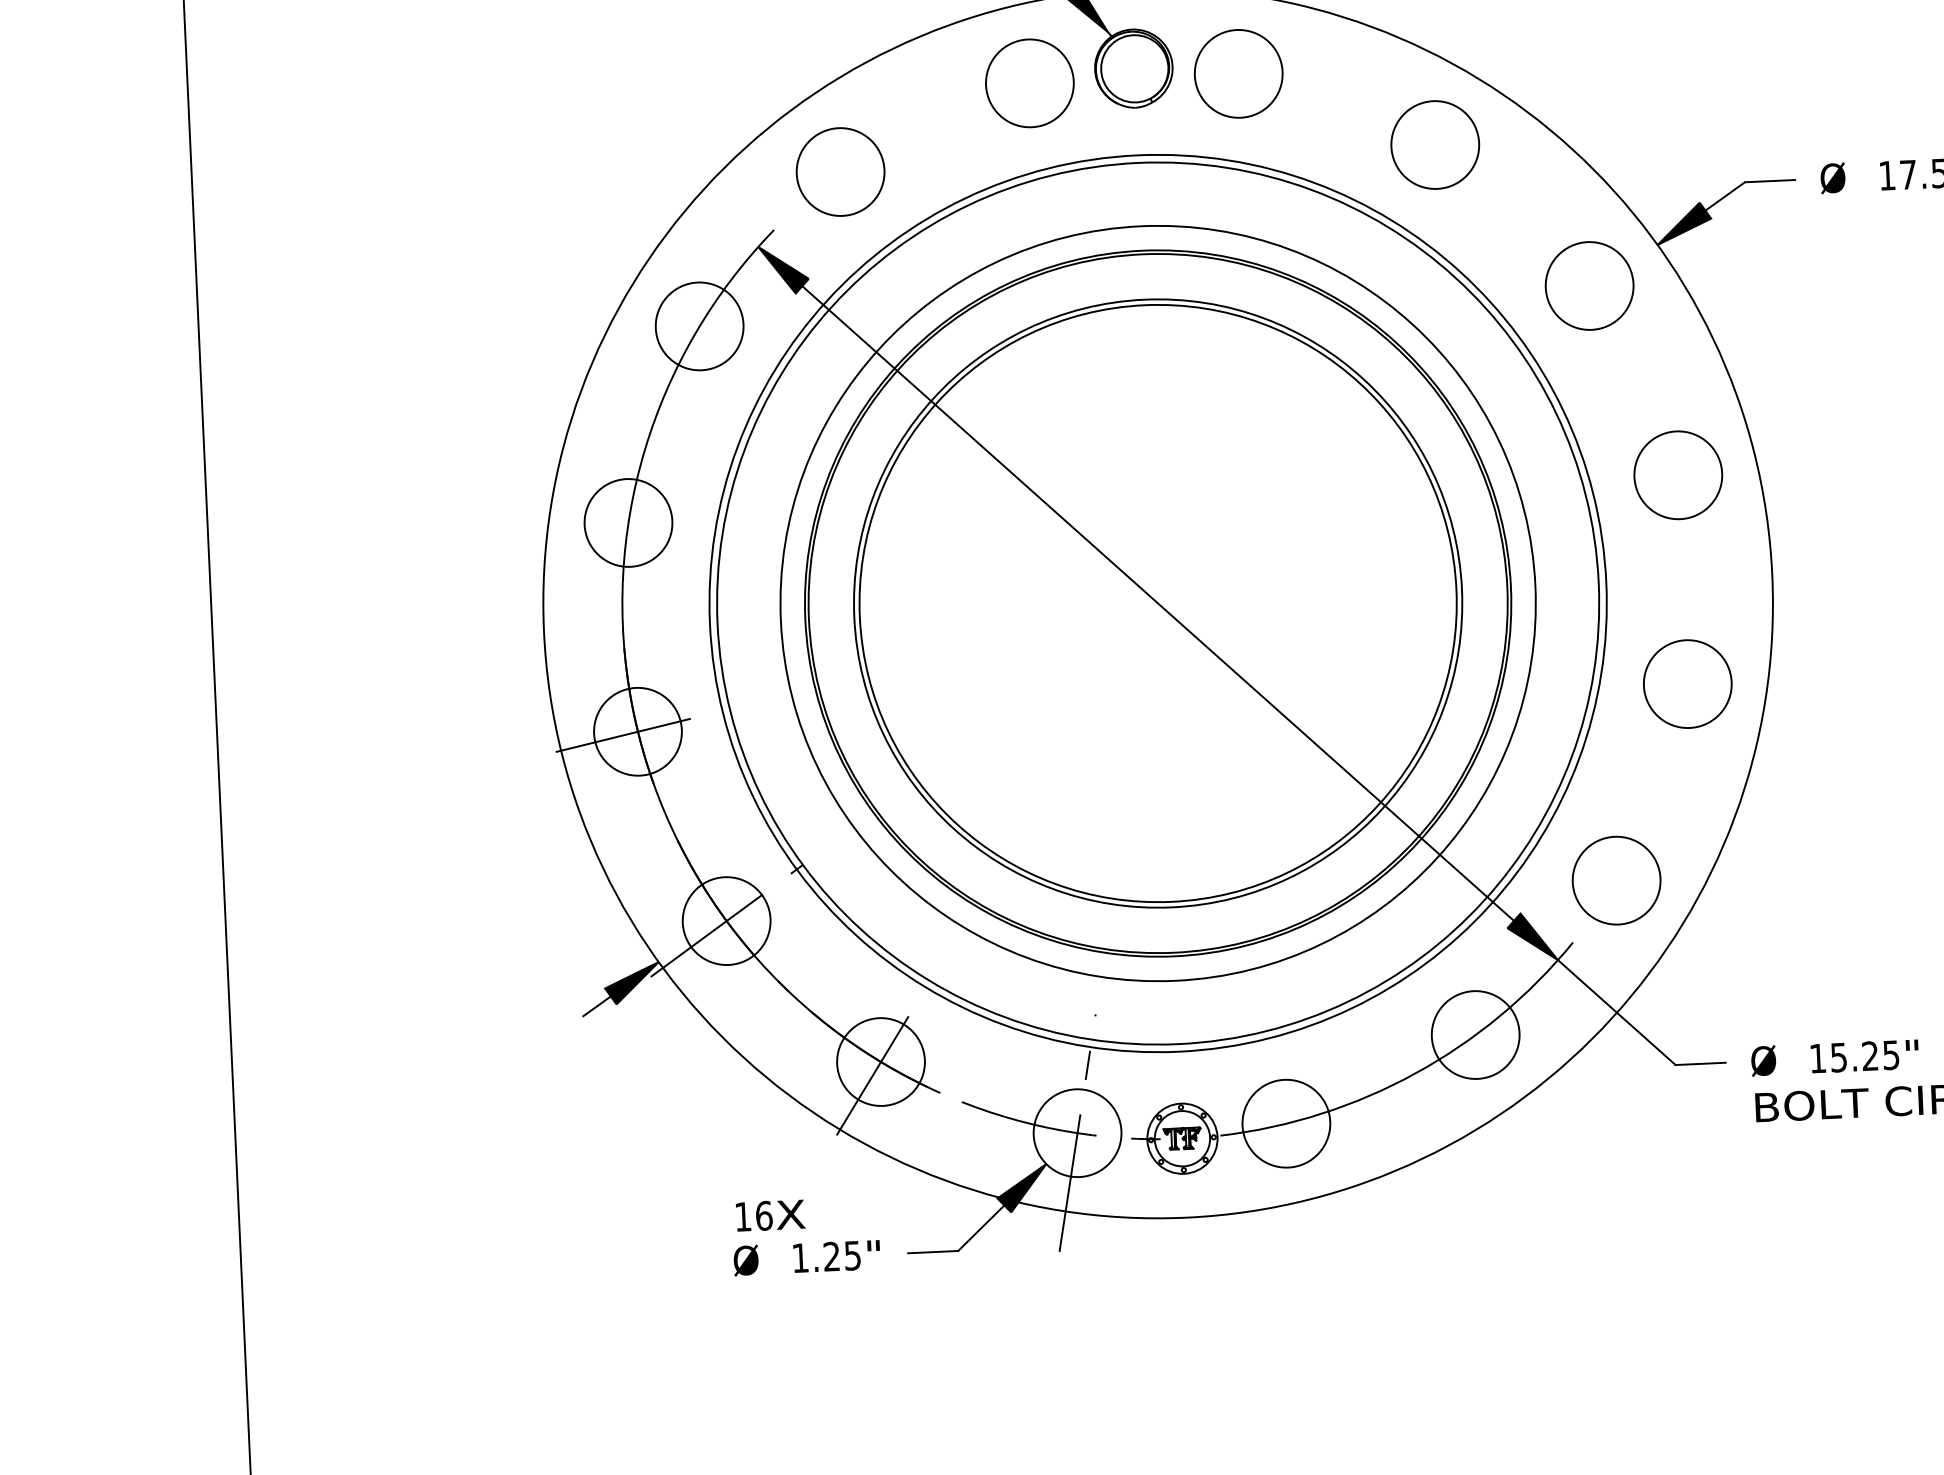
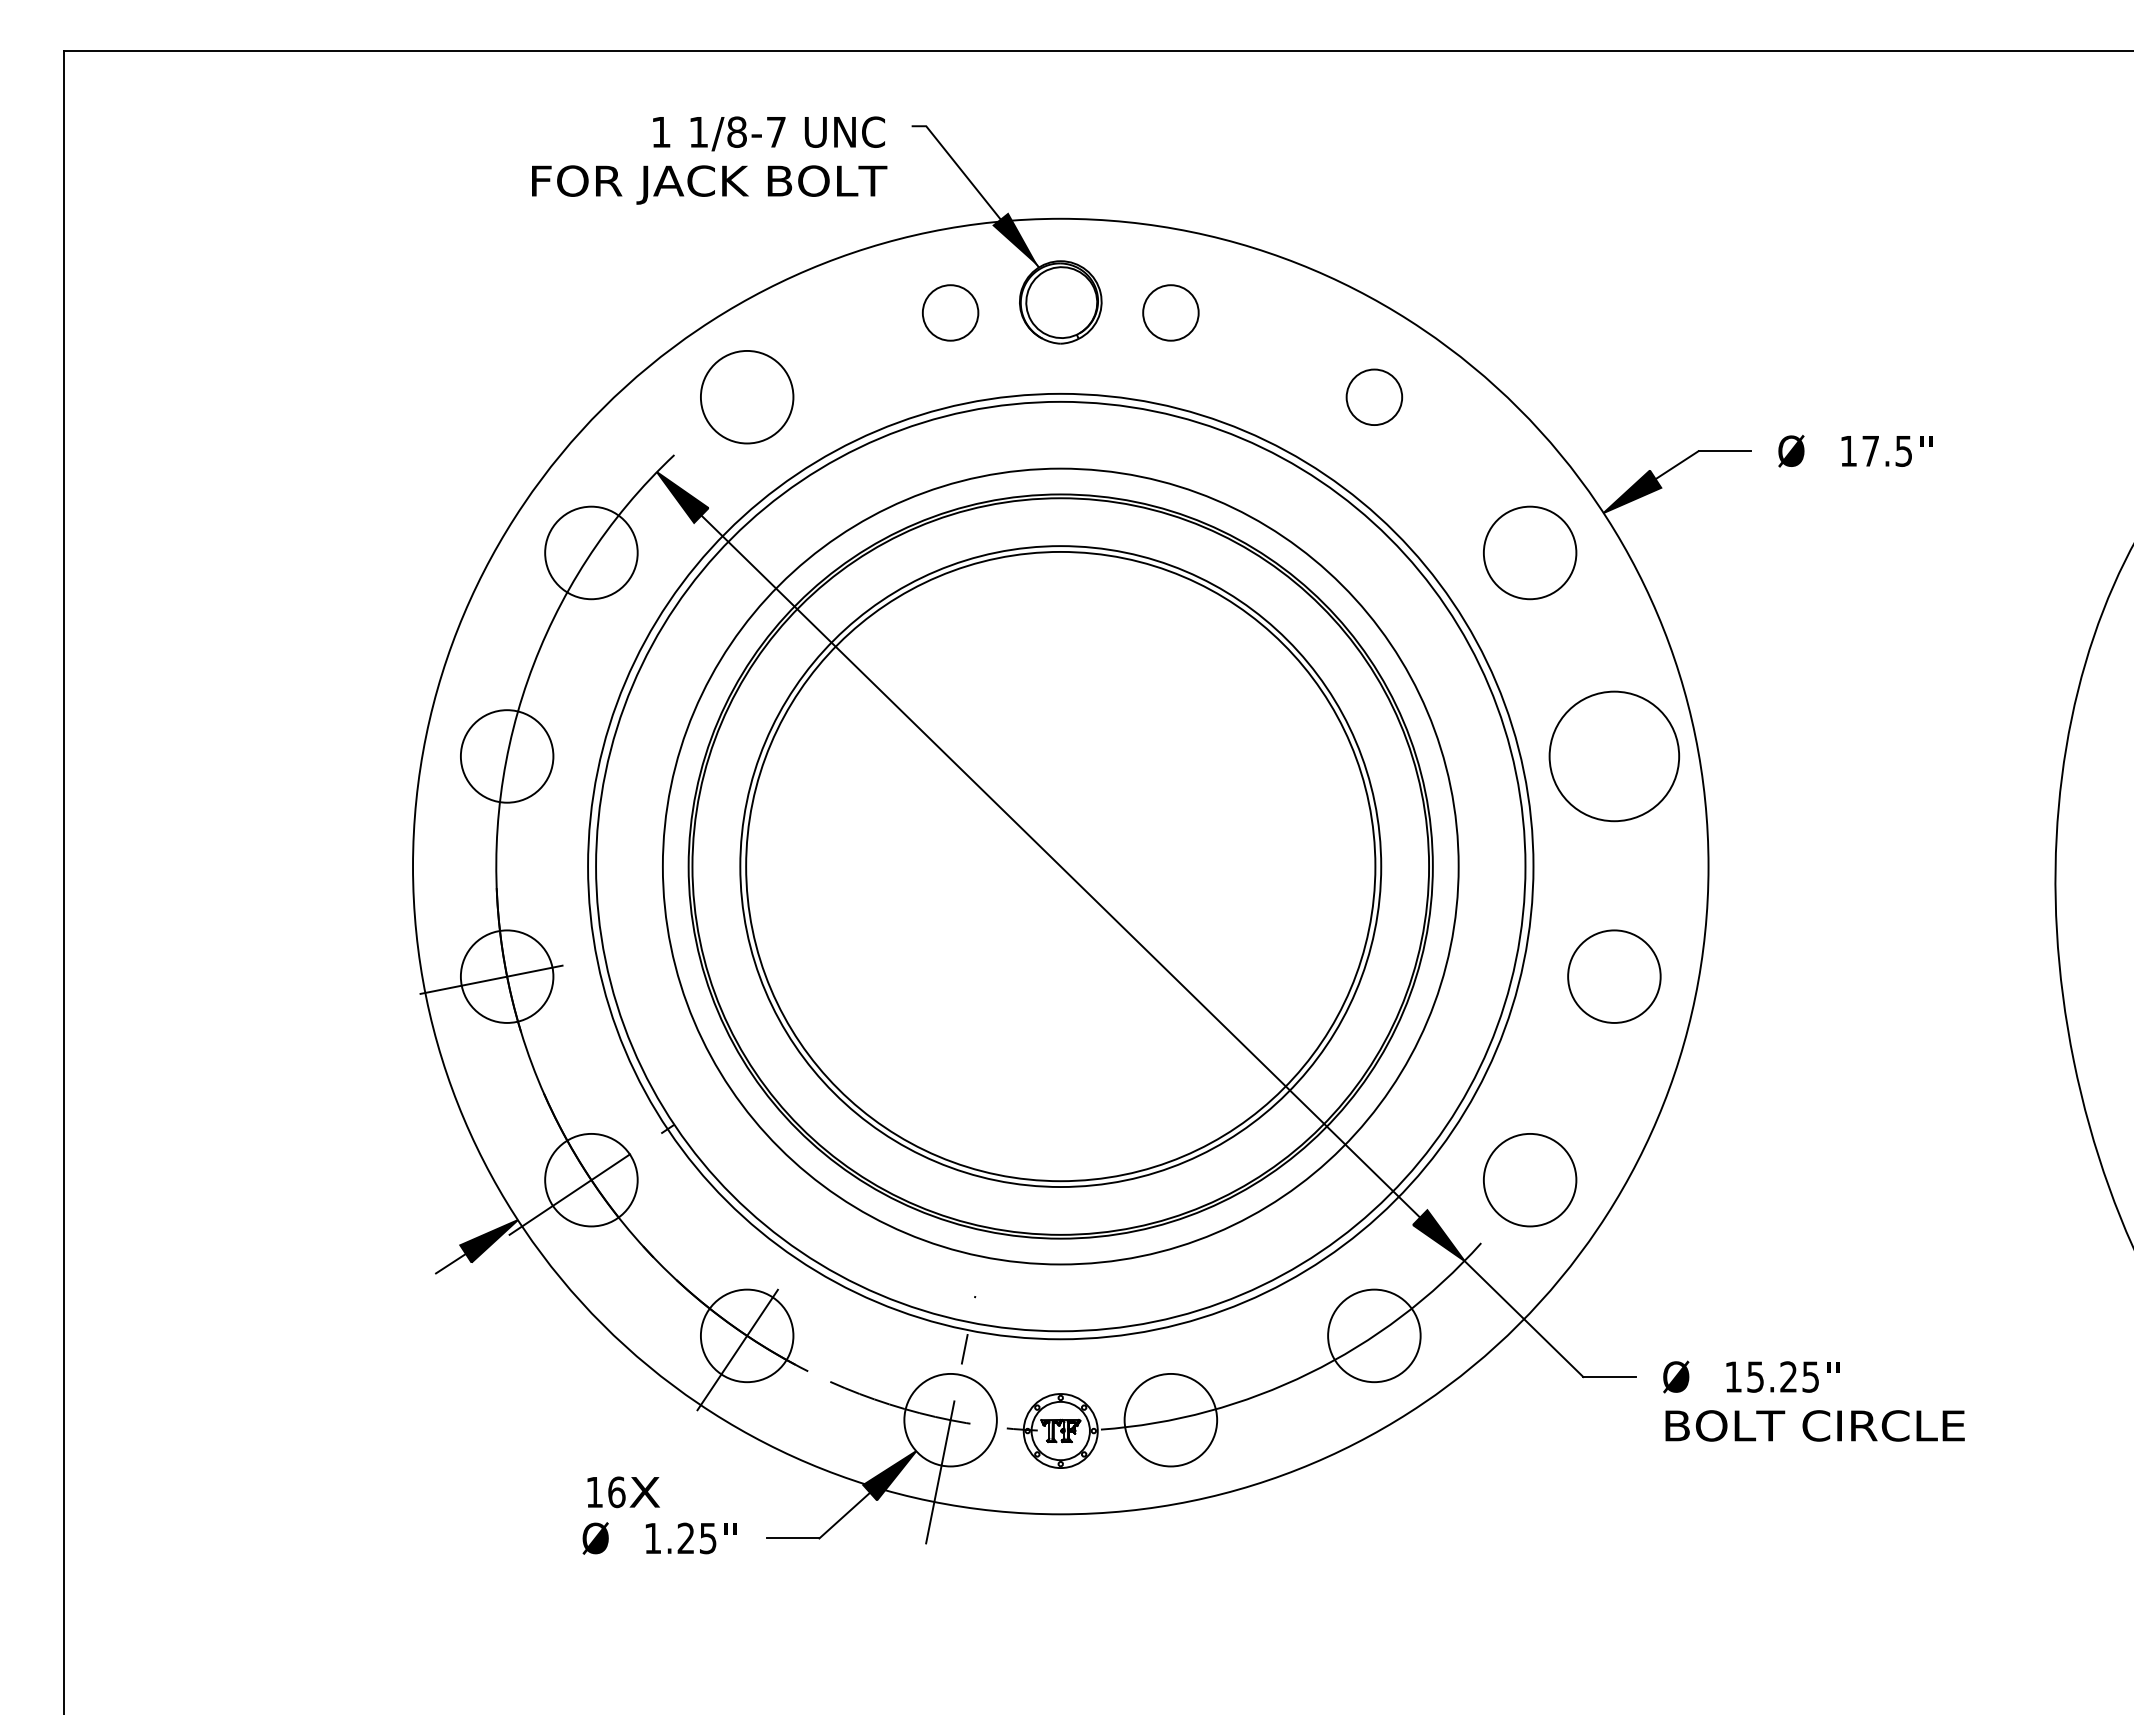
circle: (1238, 73) -> (1170, 312), size x0.6
circle: (1029, 82) -> (950, 312), size x0.6
circle: (1435, 145) -> (1374, 397), size x0.6
circle: (1678, 475) -> (1614, 756), size x1.4

